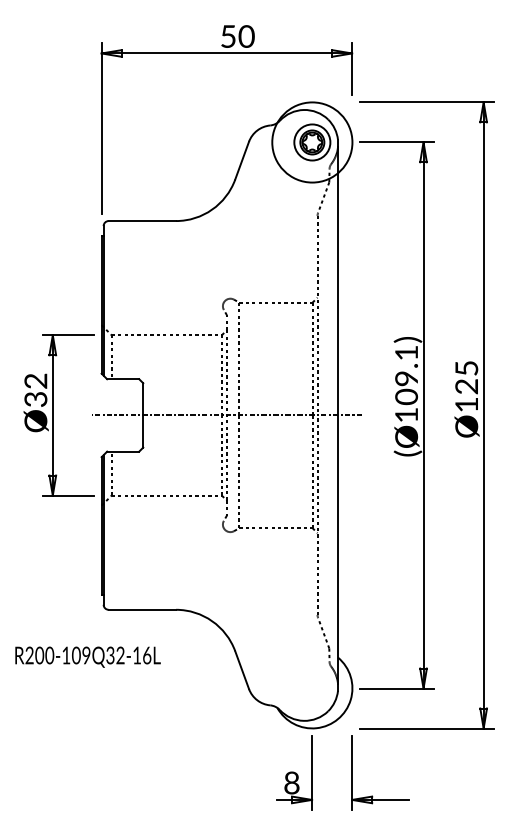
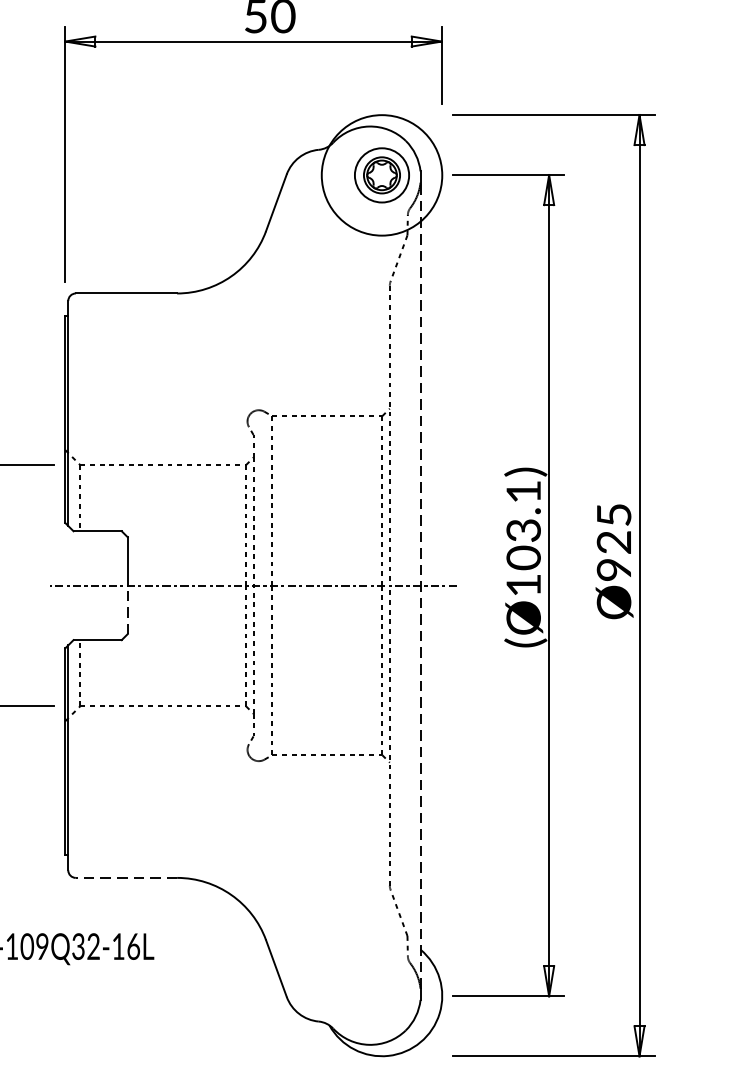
text: (406, 378) -> (523, 530), (Ø109.1) -> (Ø103.1)
text: (466, 404) -> (613, 569), Ø125 -> Ø925
line: (337, 414) -> (419, 584), solid -> dashed
line: (143, 431) -> (128, 609), solid -> dashed
line: (142, 609) -> (126, 877), solid -> dashed

